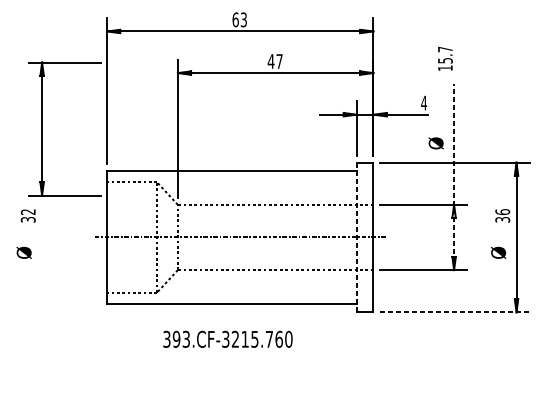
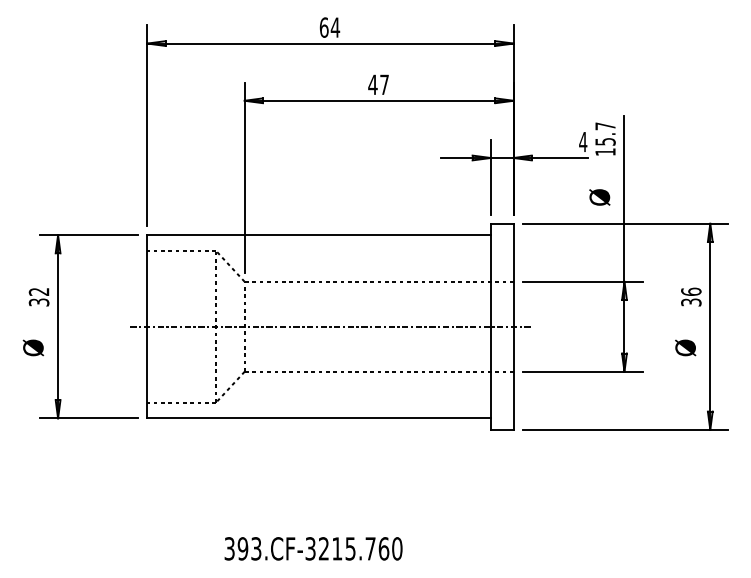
text: (243, 19) -> (335, 27), 63 -> 64
text: (445, 58) -> (605, 138), moved
part: (42, 128) -> (58, 326), moved
line: (454, 176) -> (624, 243), dashed -> solid
line: (356, 237) -> (490, 326), dashed -> solid
line: (454, 312) -> (625, 429), dashed -> solid
text: (227, 339) -> (313, 548), moved

